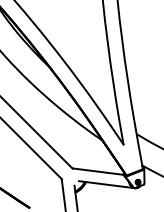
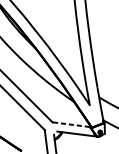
line: (98, 171) -> (71, 124), solid -> dashed

